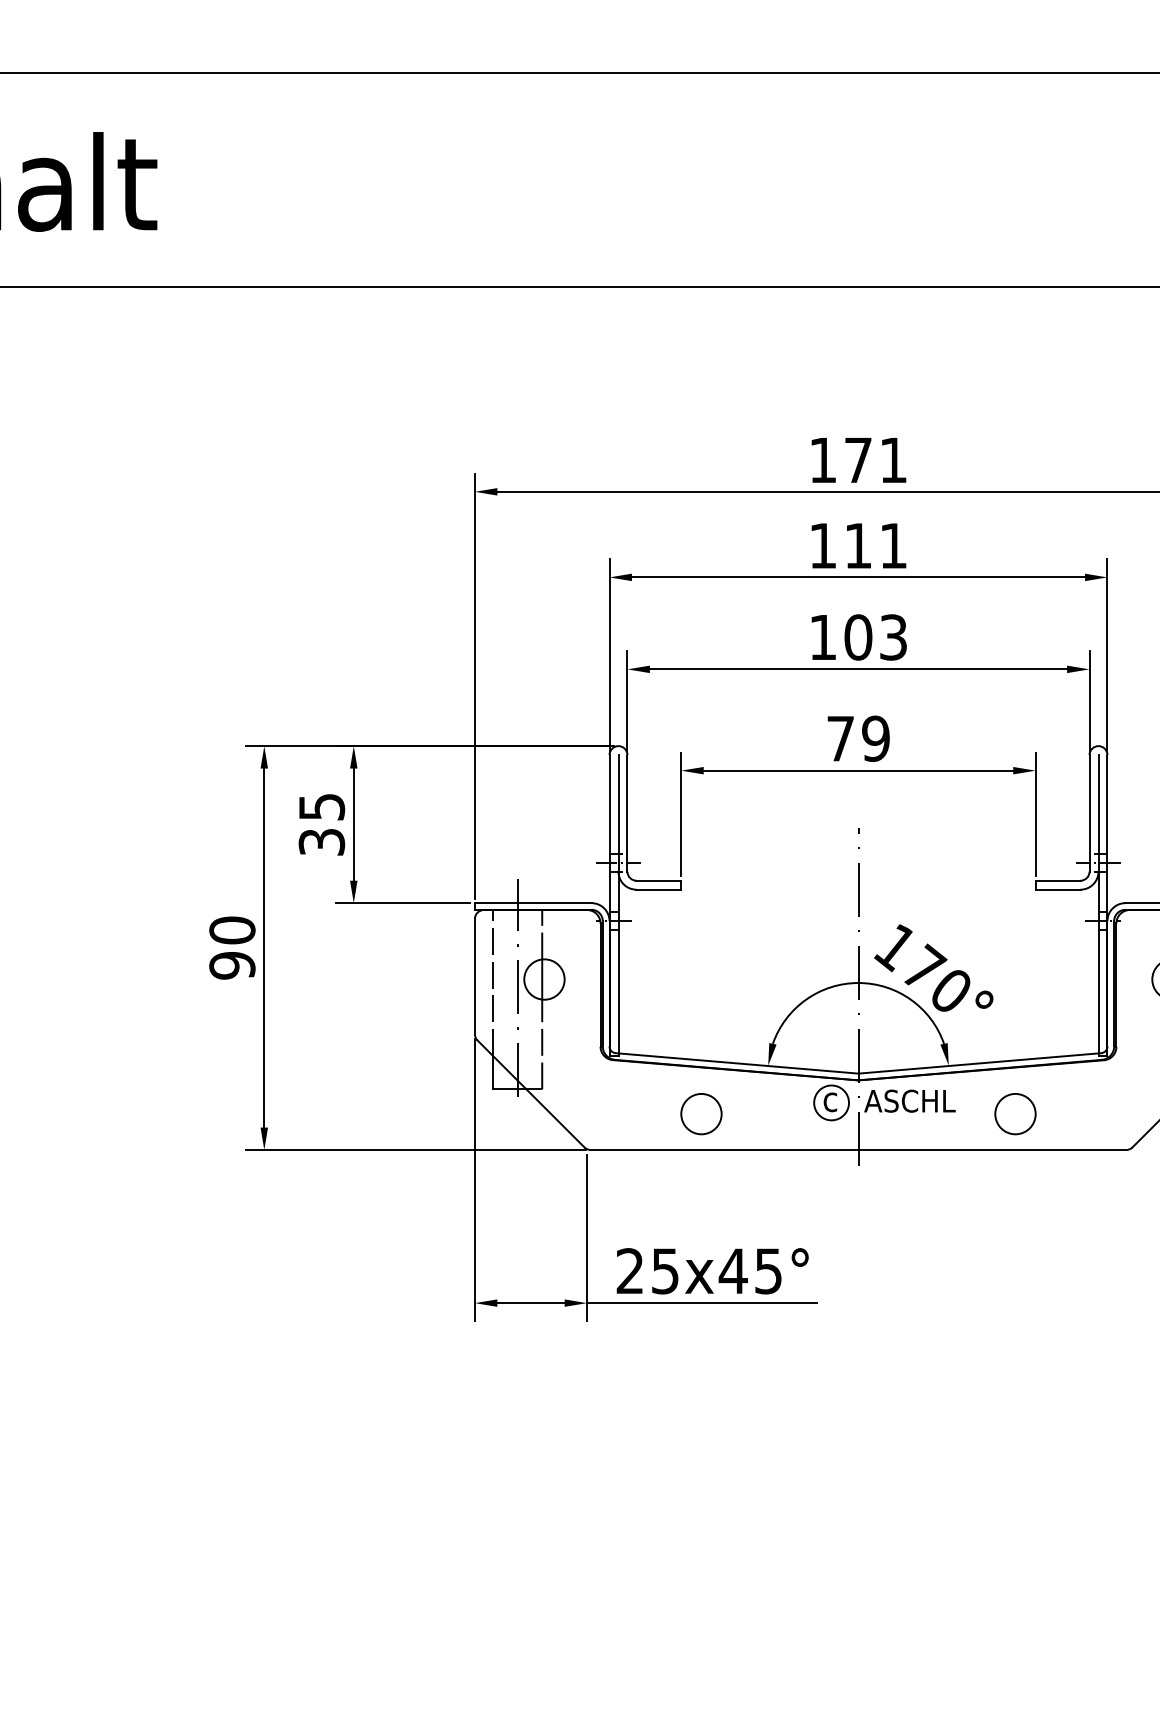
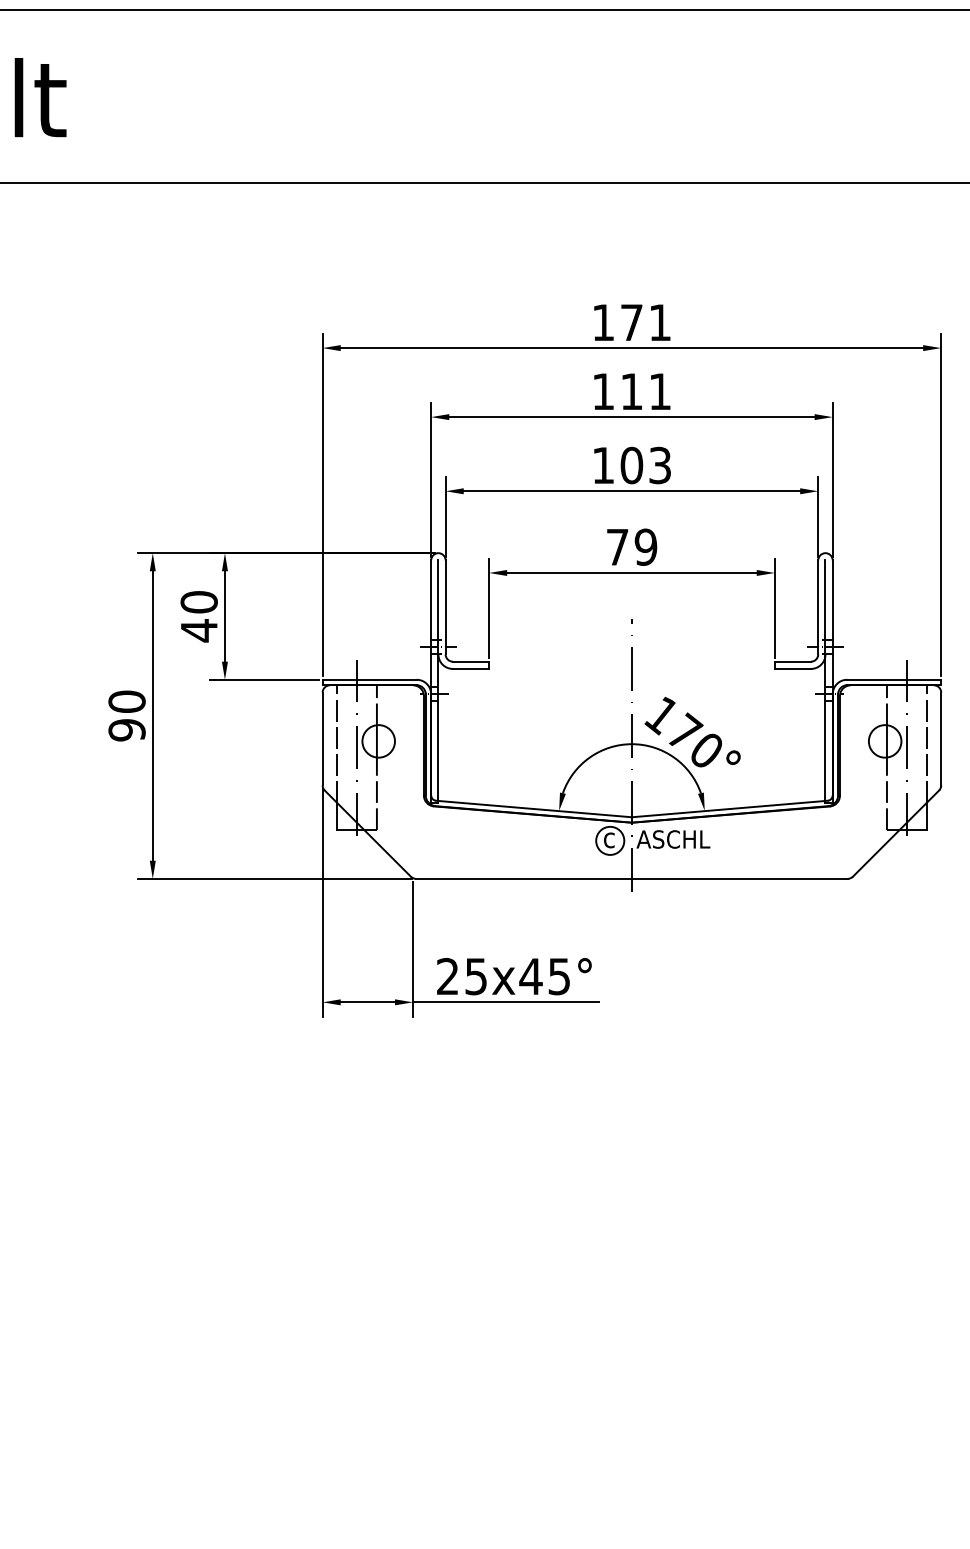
text: (320, 824) -> (198, 616), 35 -> 40
circle: (701, 1113) -> (505, 849), removed
circle: (1015, 1113) -> (758, 849), removed

